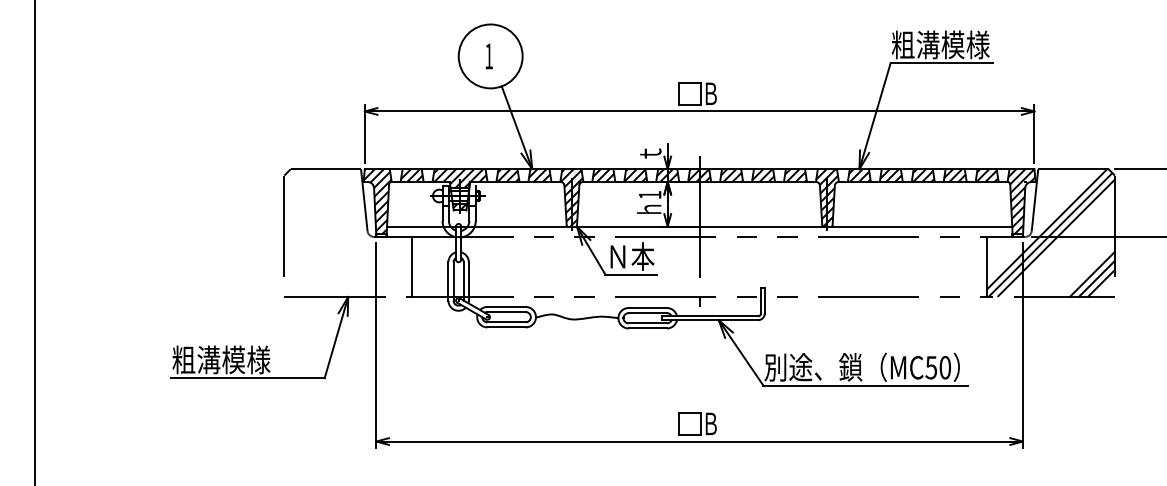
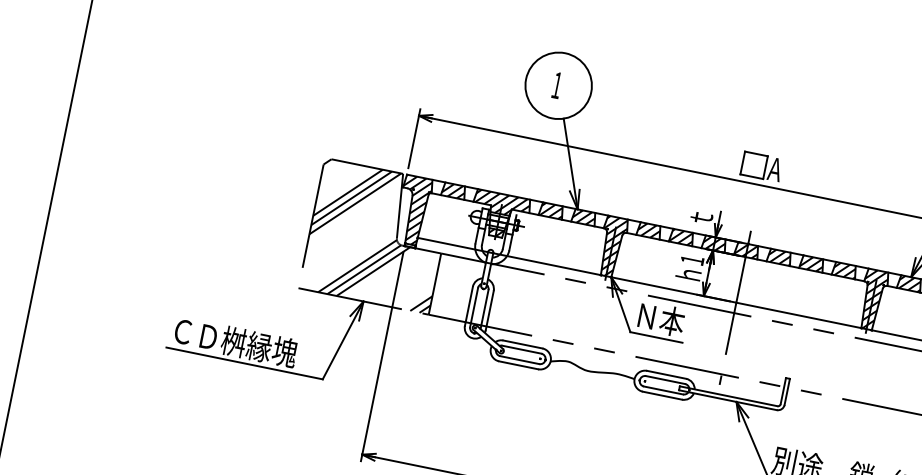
text: (710, 93) -> (775, 169), Ｂ -> Ａ
hatch: (348, 232) -> (377, 235), added
text: (233, 359) -> (233, 341), 粗溝模様 -> ＣＤ桝縁塊

